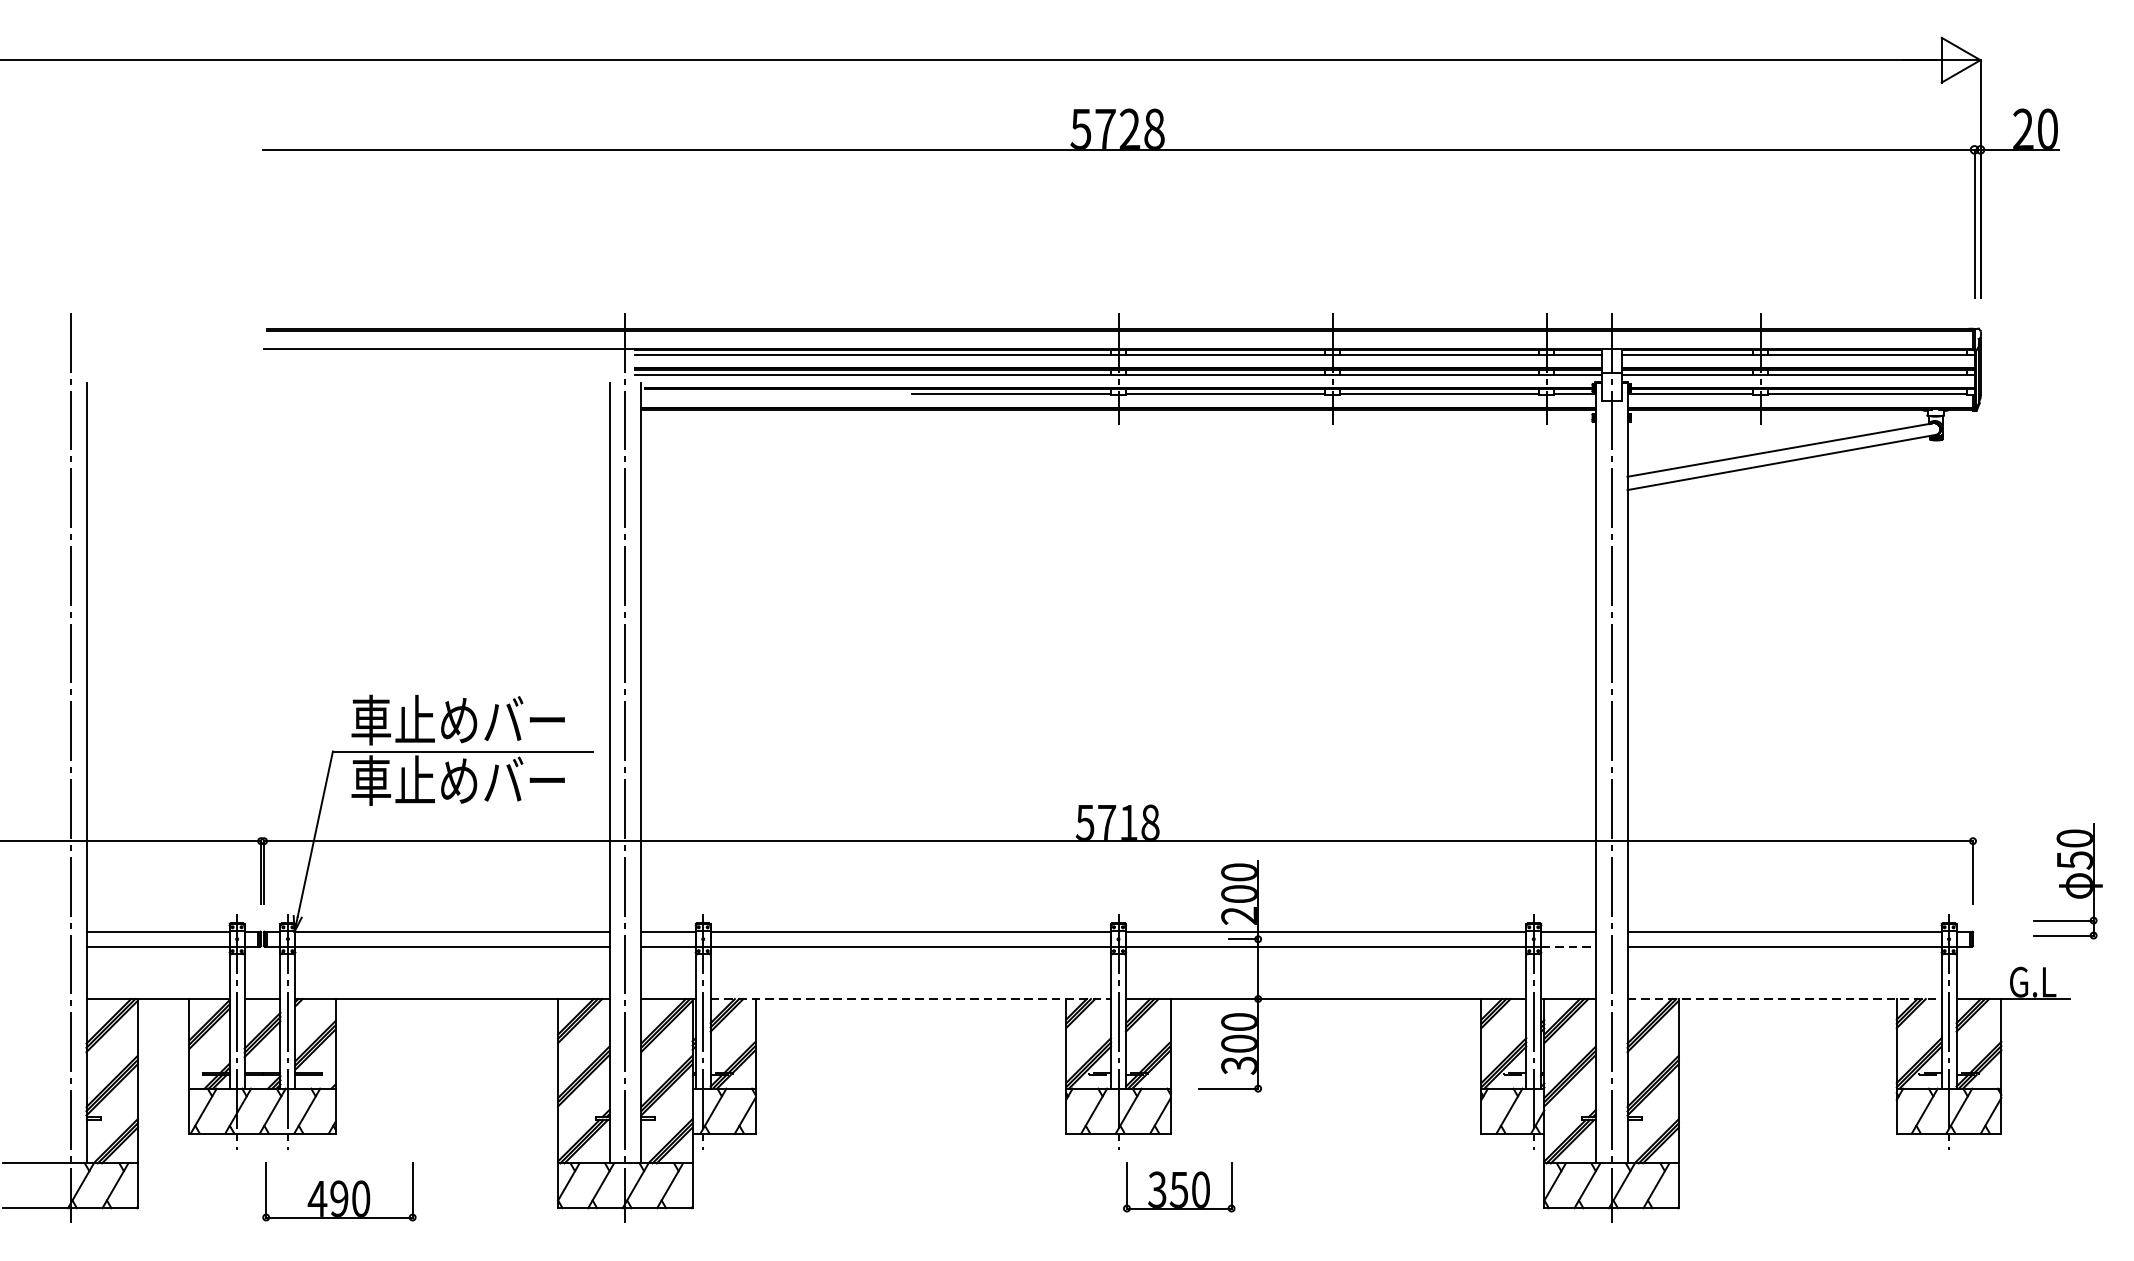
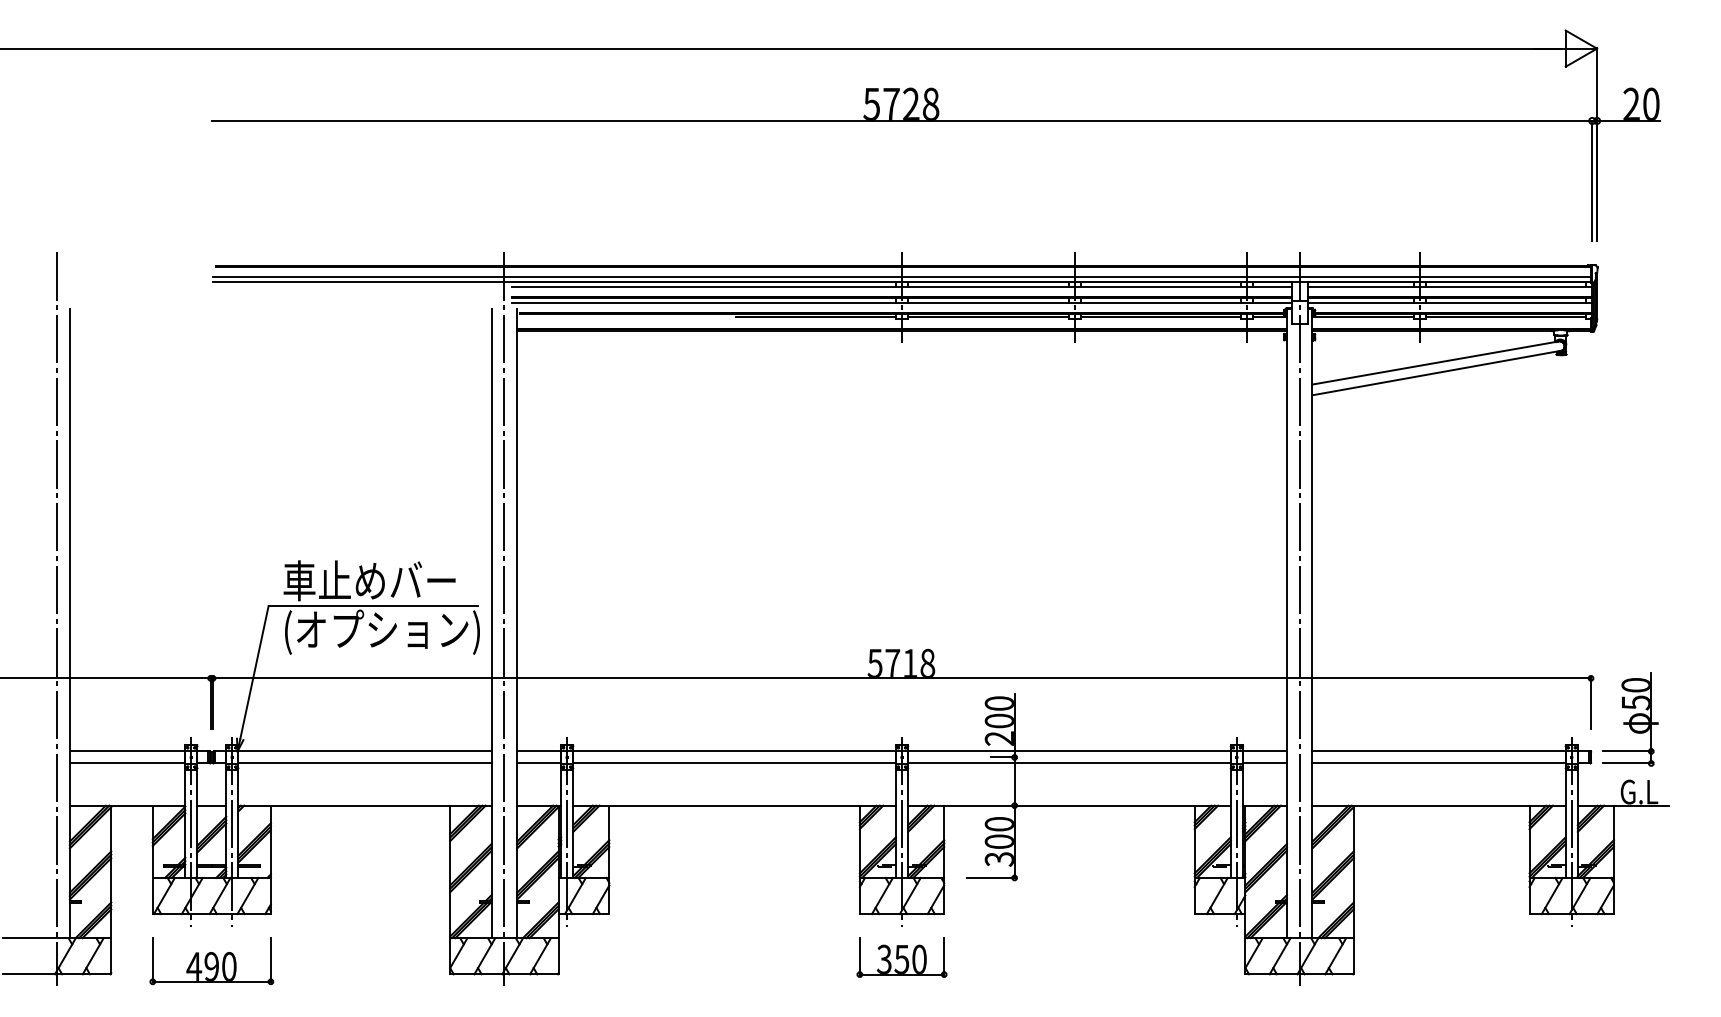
line: (1117, 344) -> (901, 277), added
text: (472, 783) -> (381, 631), 車止めバー -> (オプション)
part: (2067, 881) -> (1630, 719), moved
line: (1568, 946) -> (1264, 763), dashed -> solid
line: (911, 998) -> (735, 805), dashed -> solid
line: (1785, 998) -> (1439, 805), dashed -> solid
part: (1178, 1187) -> (901, 957), moved
part: (339, 1192) -> (211, 961), moved

